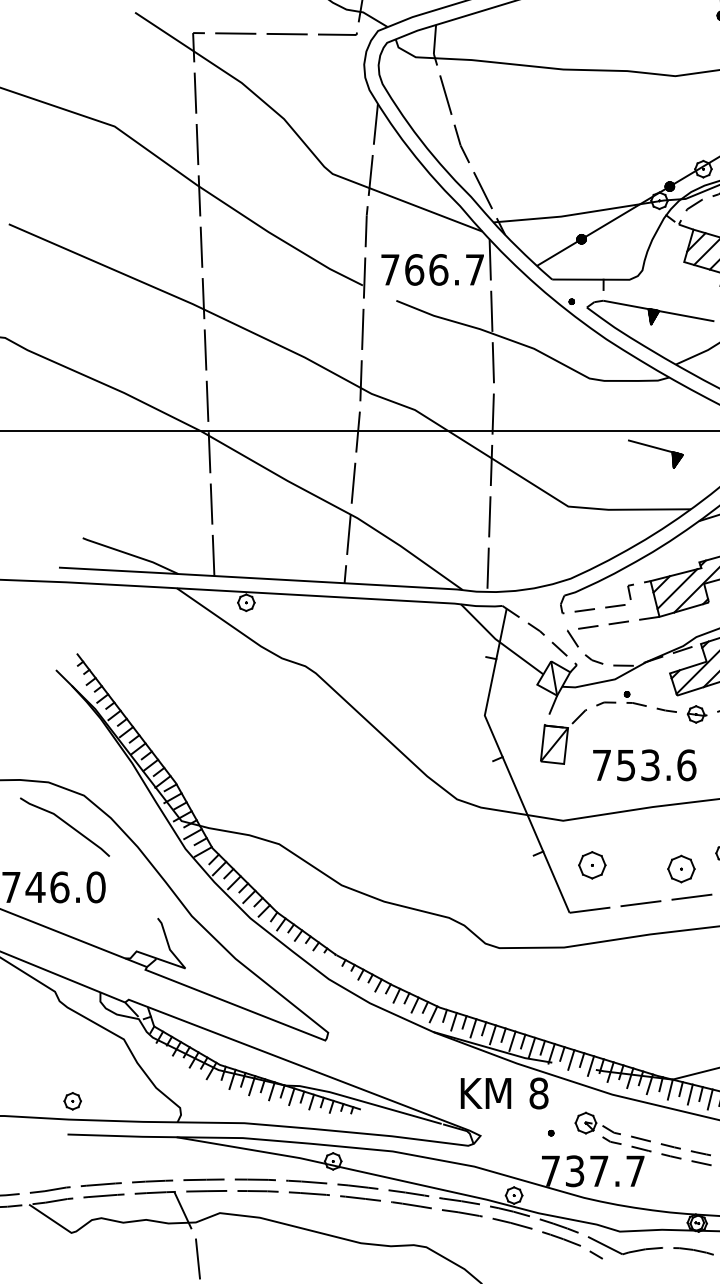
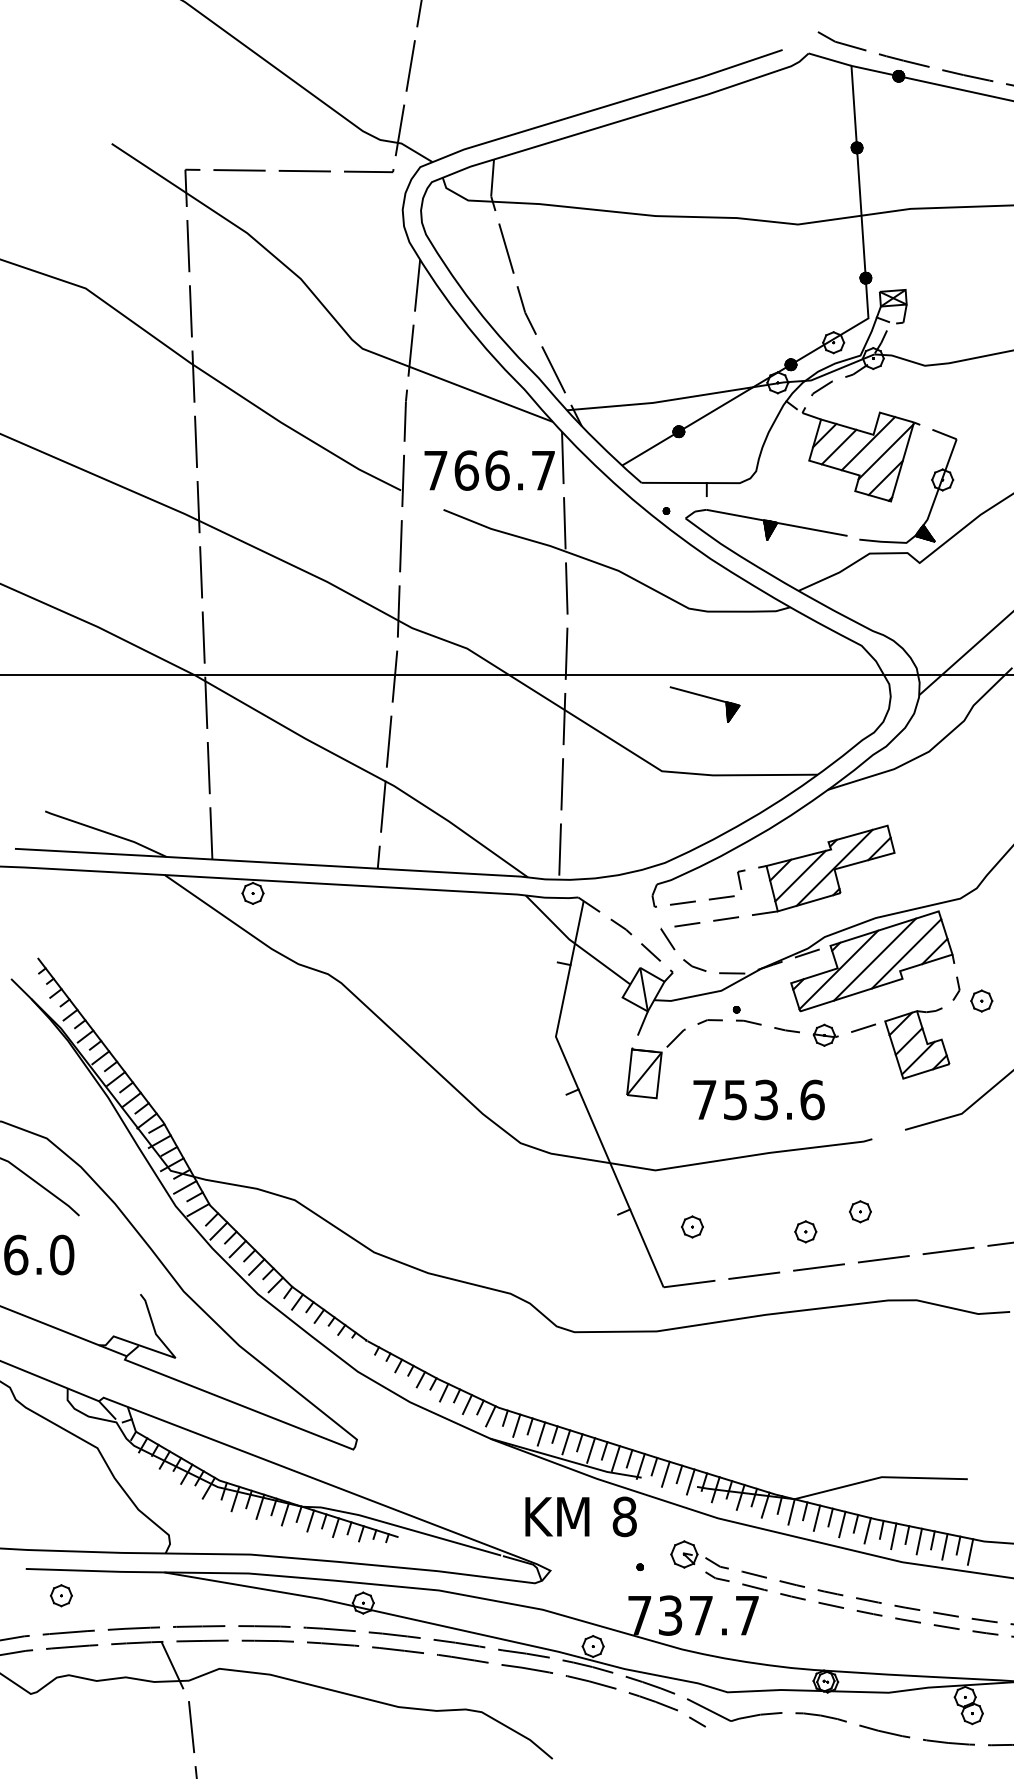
part: (657, 449) -> (707, 698), moved
part: (592, 864) -> (692, 1226), size x0.62
part: (681, 868) -> (805, 1231), size x0.62
part: (72, 1101) -> (61, 1595), moved

